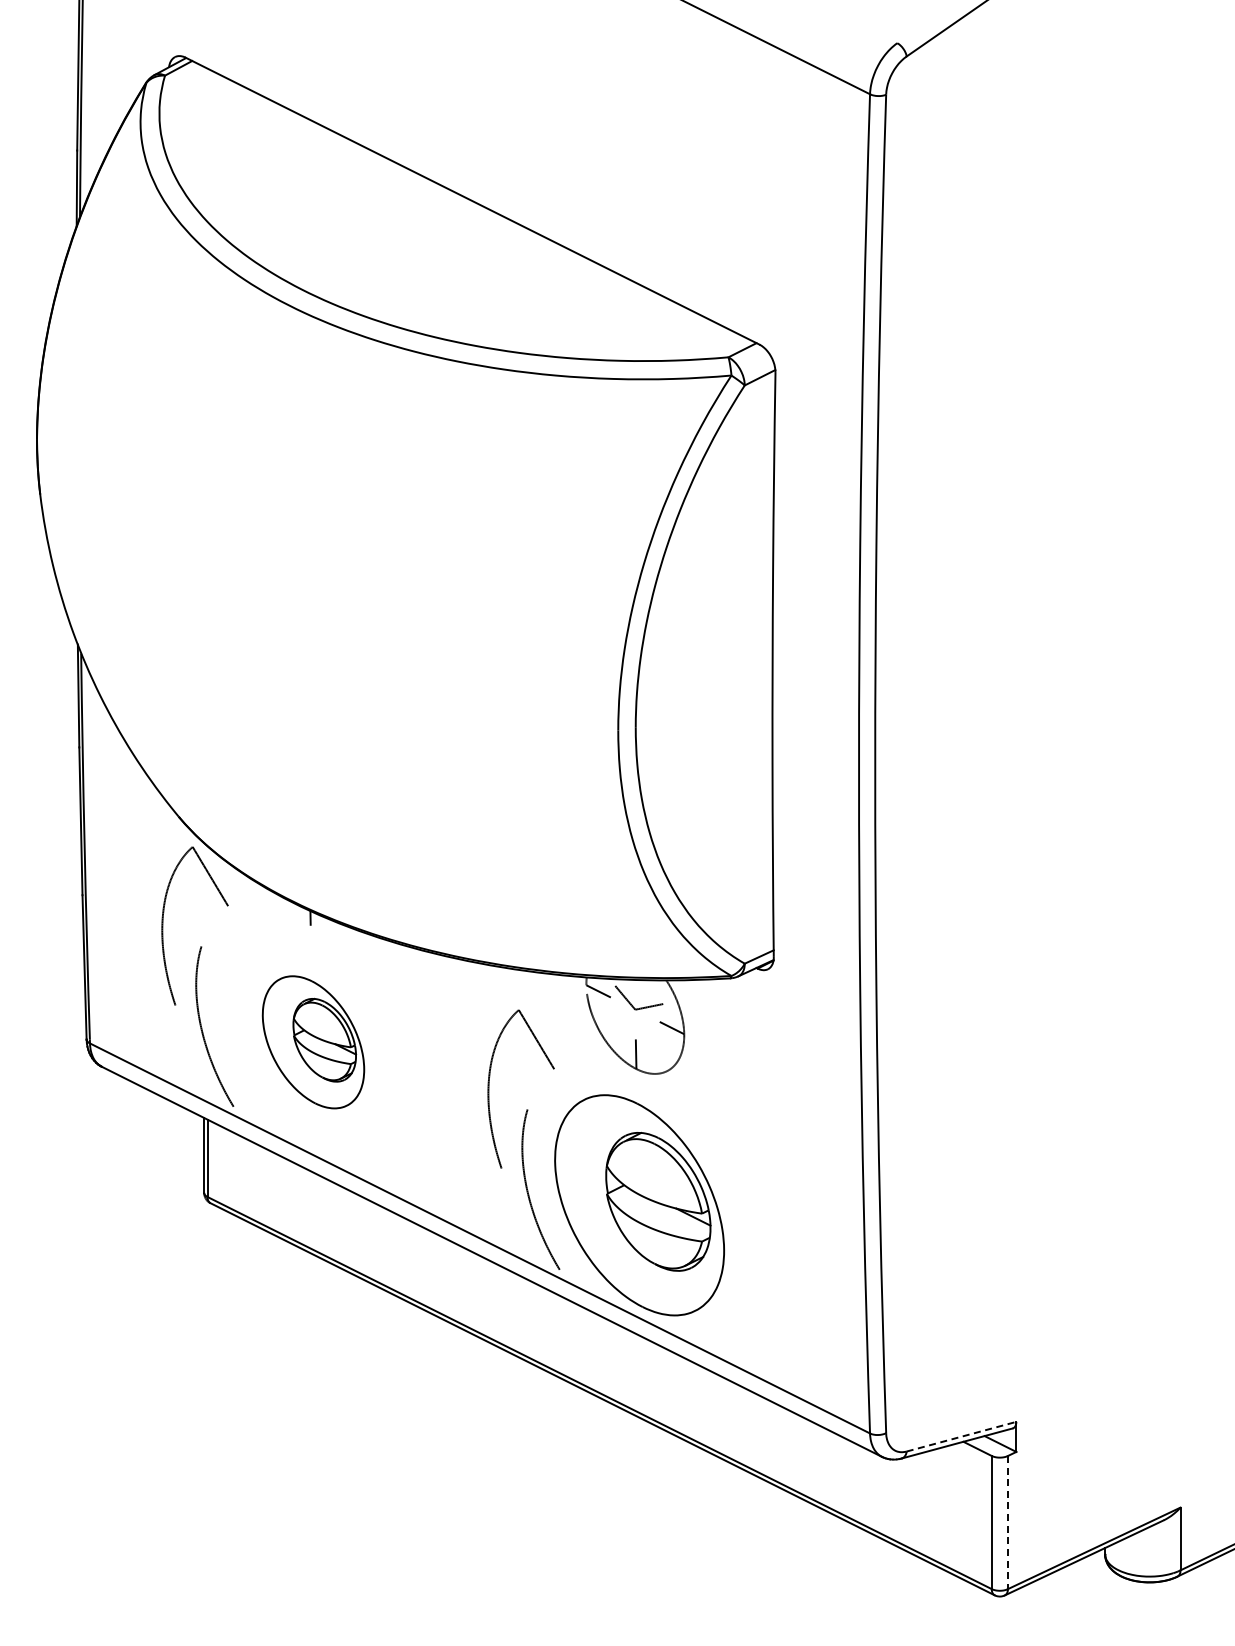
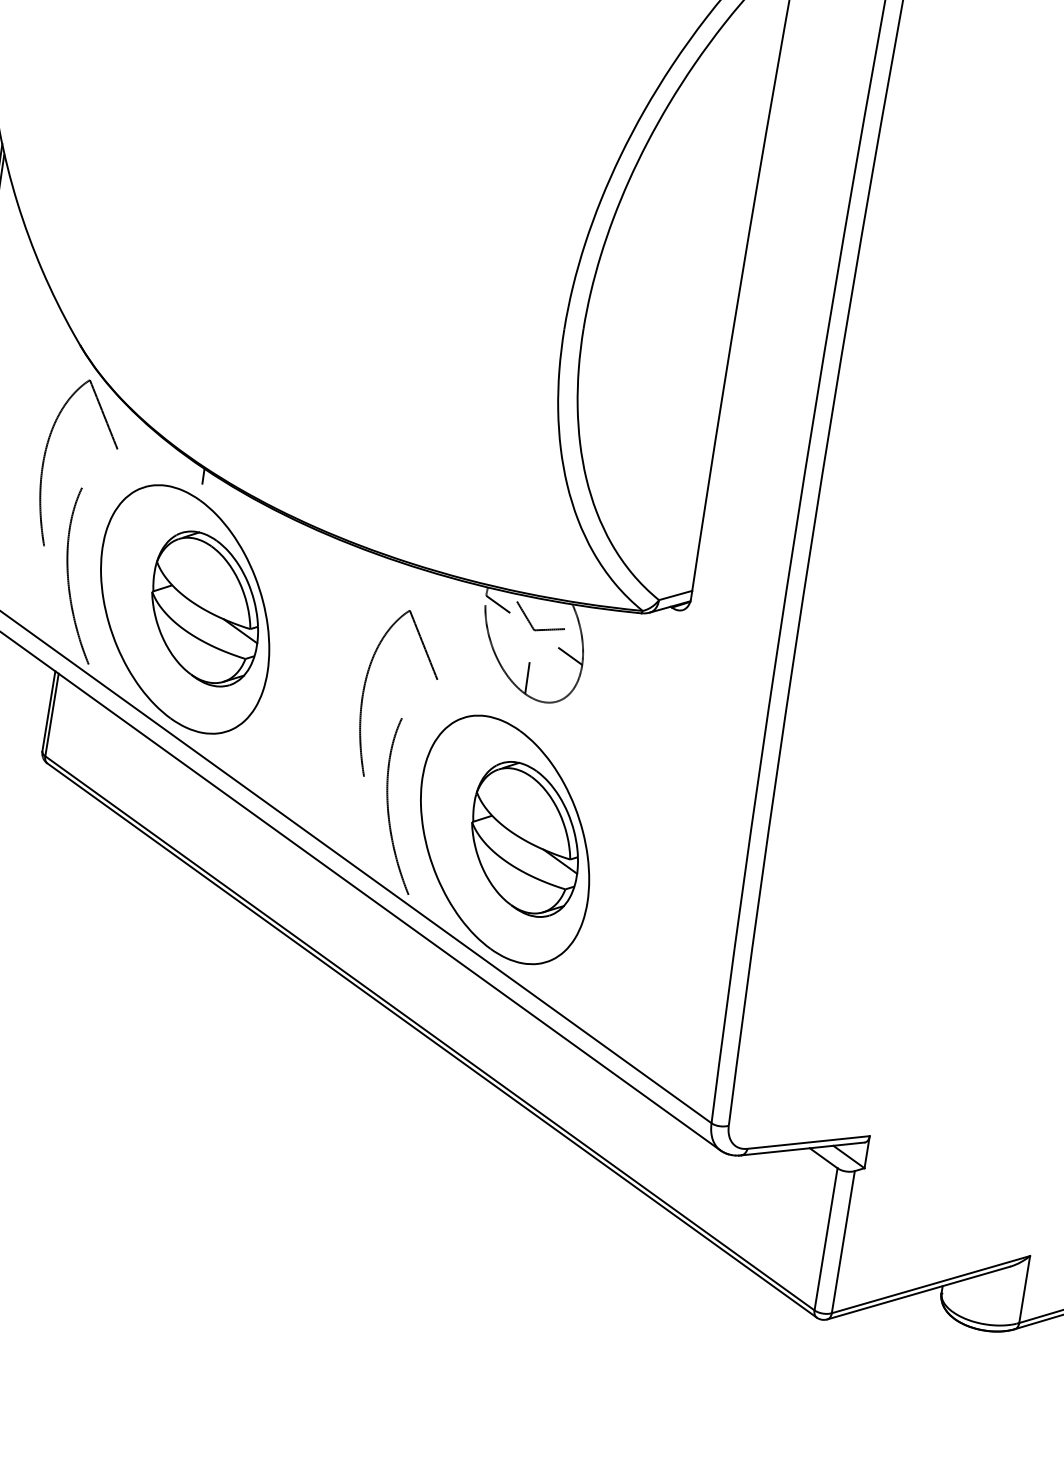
part: (313, 1042) -> (185, 609), size x1.67
line: (961, 1436) -> (808, 1142), dashed -> solid
line: (1007, 1522) -> (842, 1242), dashed -> solid

